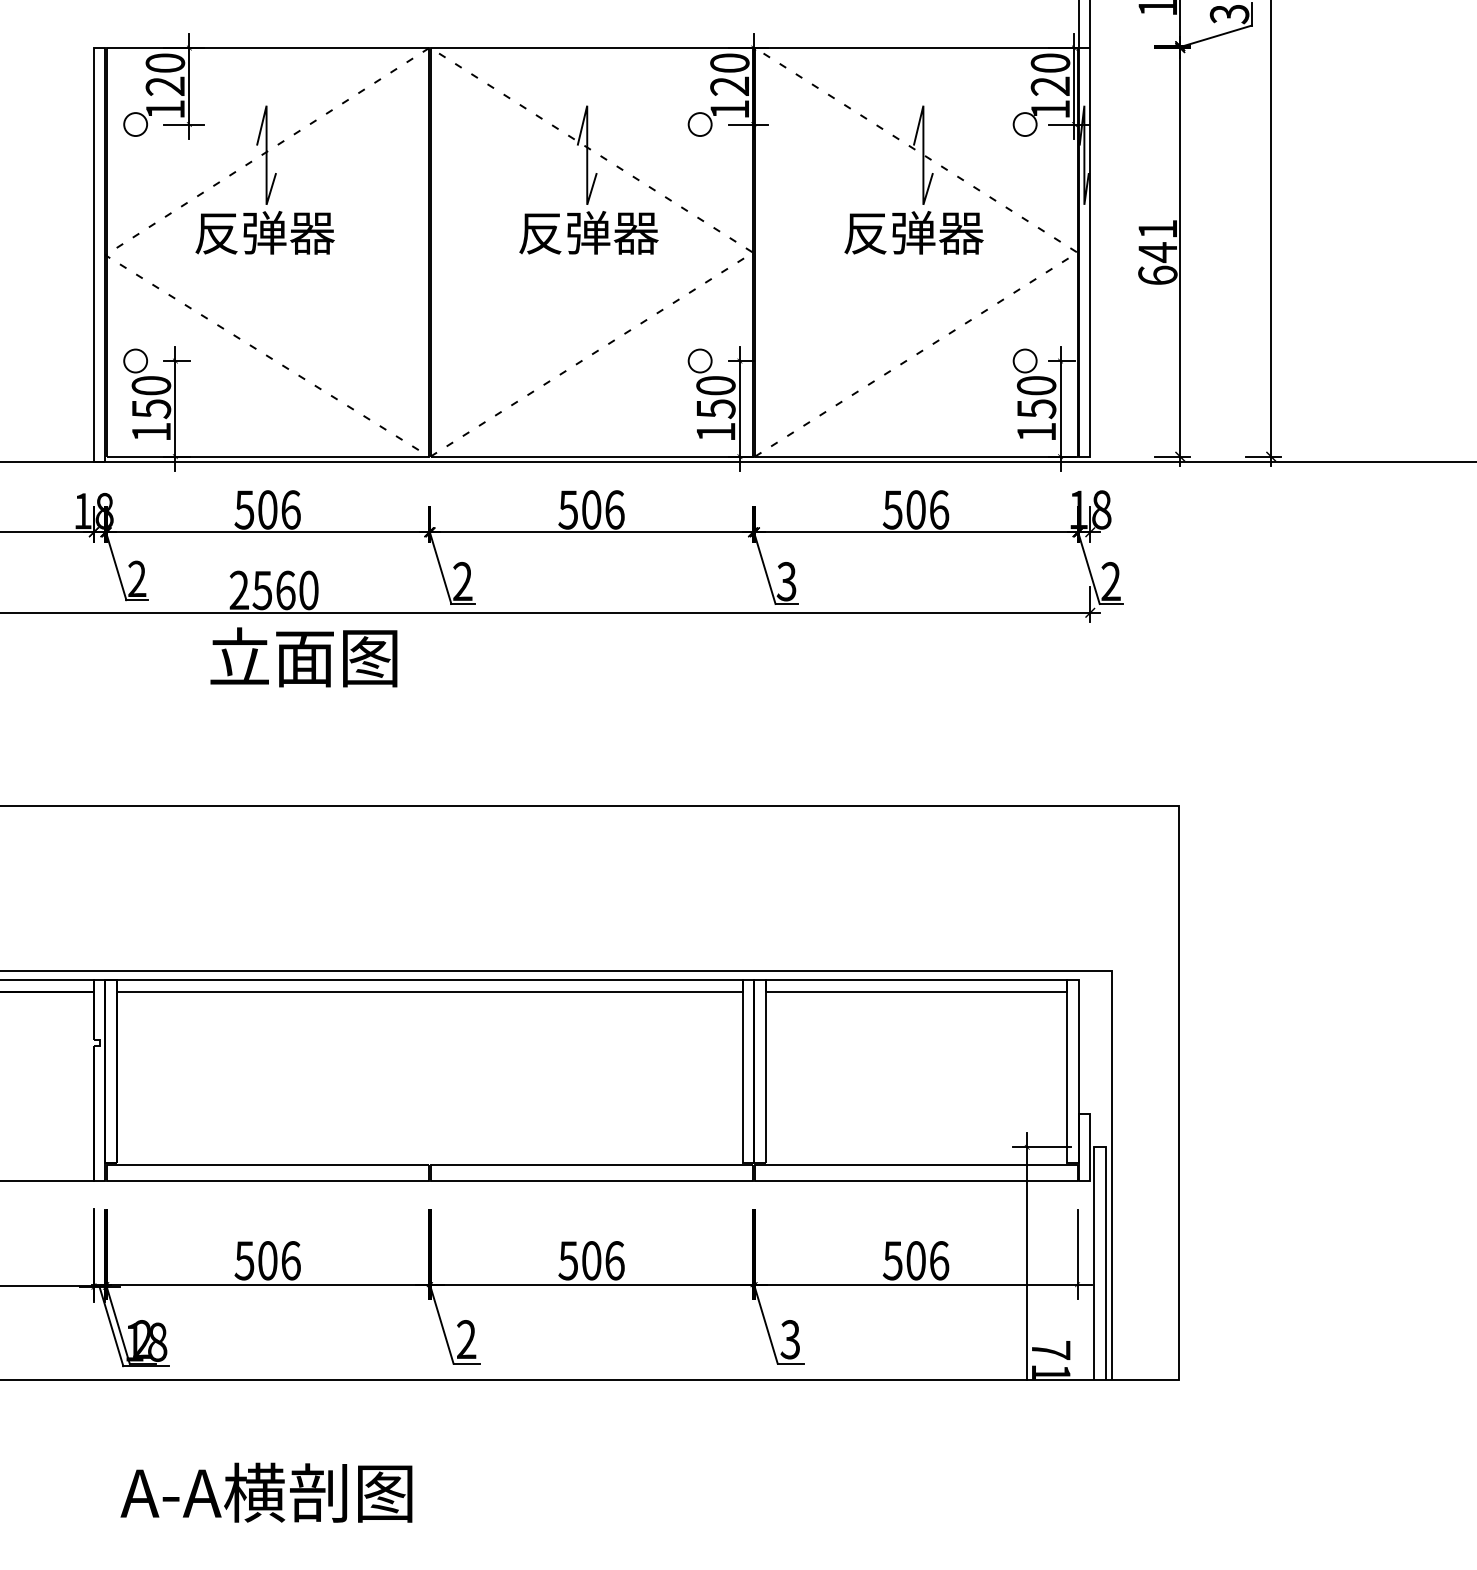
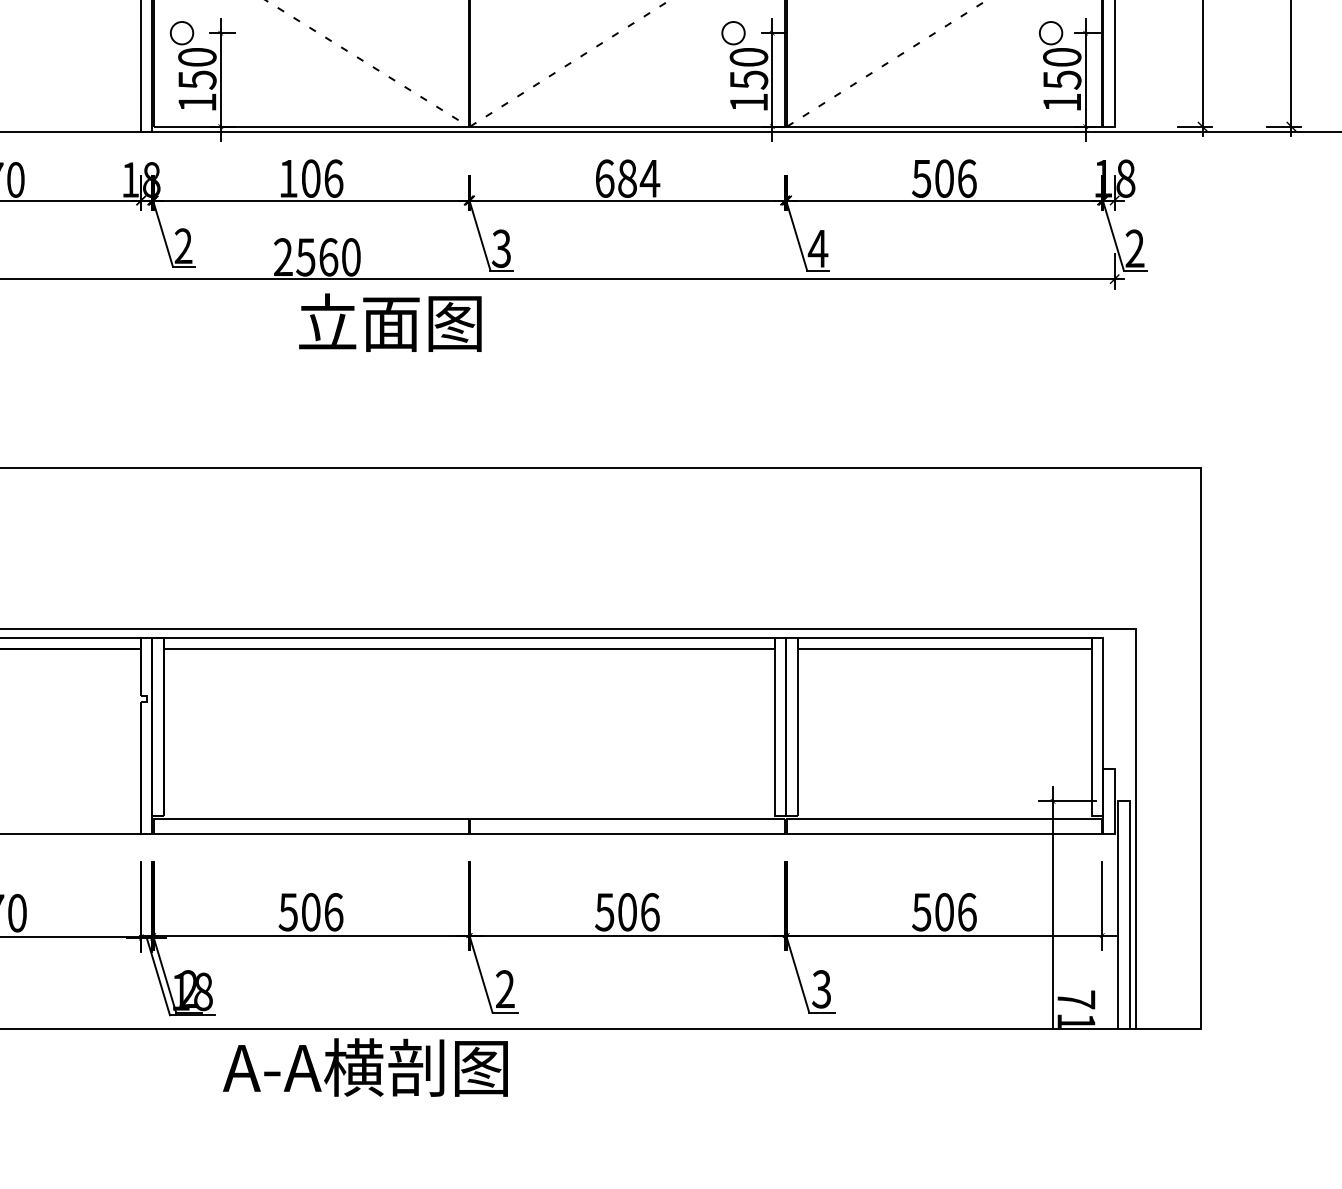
text: (244, 509) -> (288, 178), 506 -> 106
text: (591, 509) -> (627, 178), 506 -> 684
text: (786, 581) -> (817, 248), 3 -> 4
text: (462, 582) -> (501, 249), 2 -> 3
text: (303, 657) -> (389, 322), moved
text: (266, 1492) -> (365, 1067), moved

